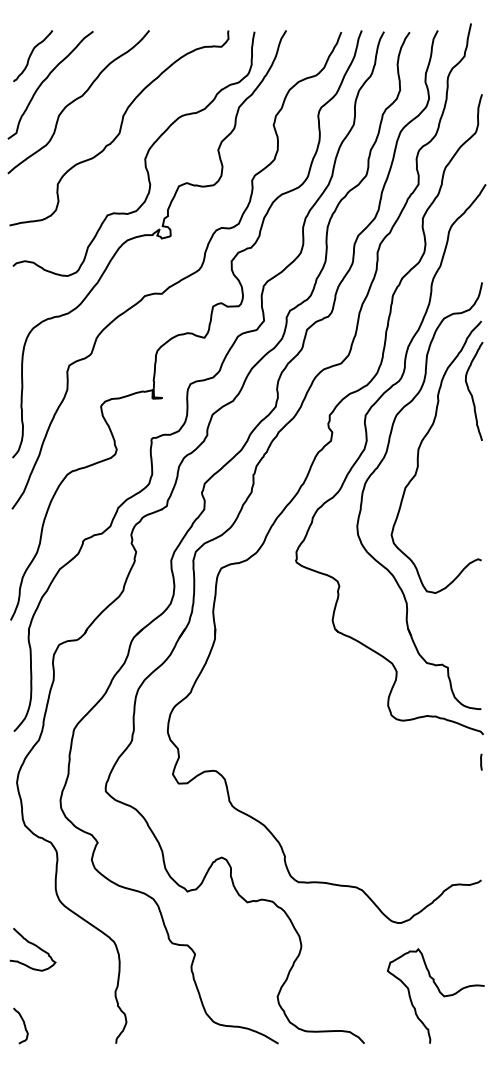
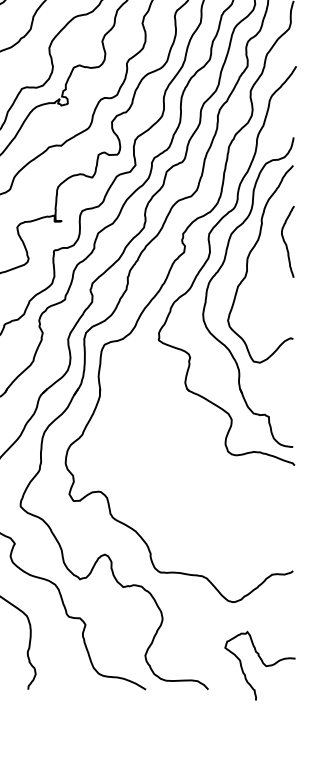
curve: (471, 392) -> (286, 242), moved
line: (481, 761) -> (293, 484), removed
curve: (439, 993) -> (262, 664), moved

